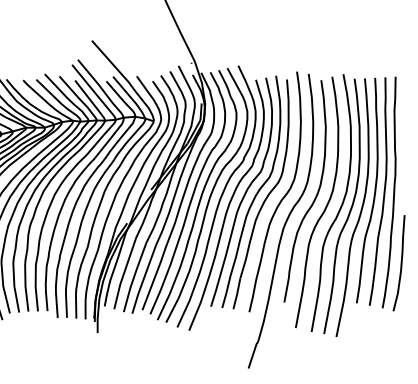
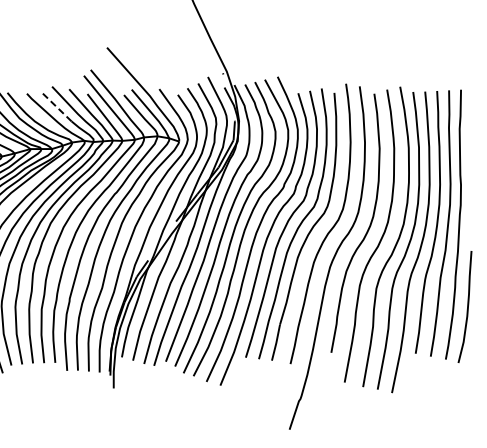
line: (48, 91) -> (56, 106), solid -> dashed

